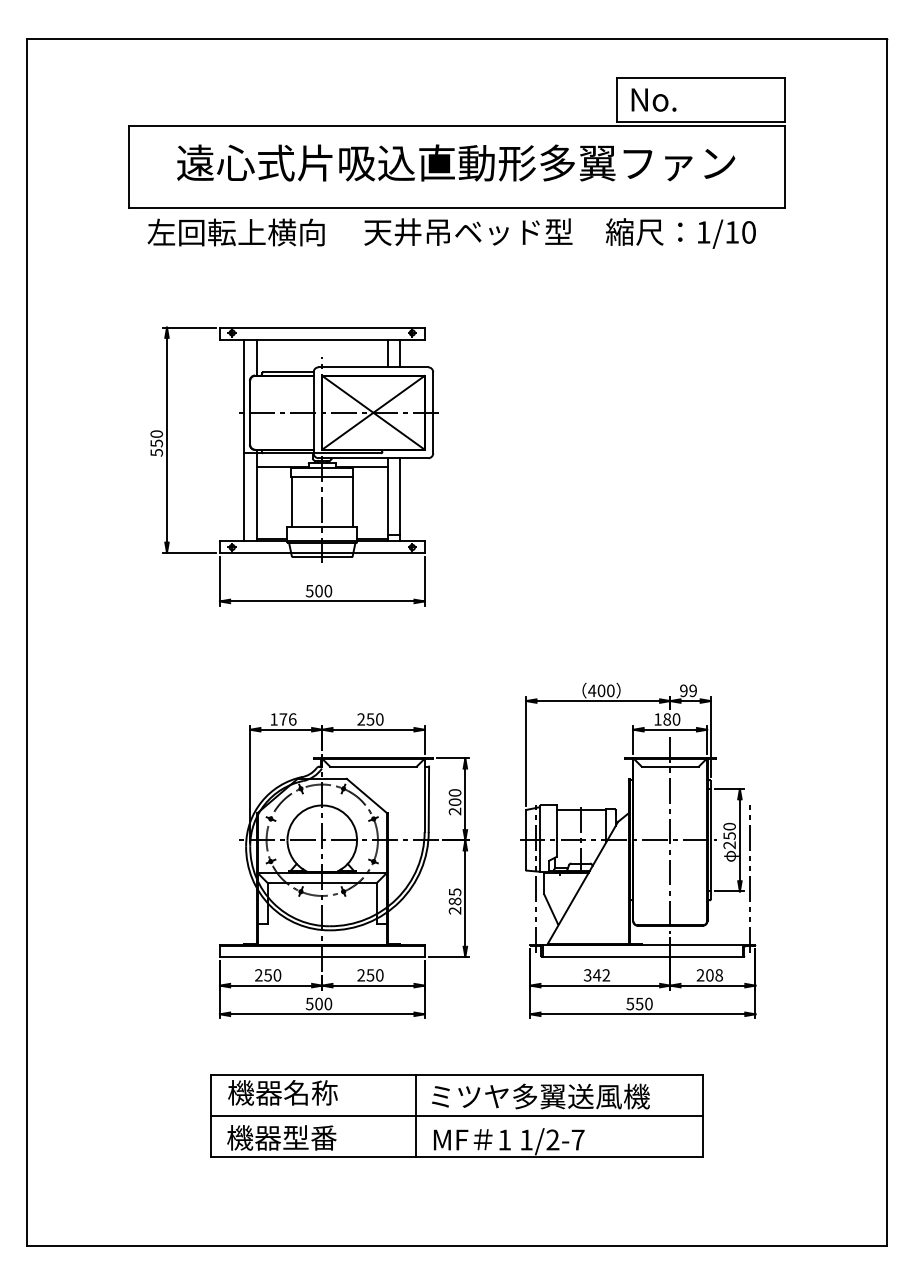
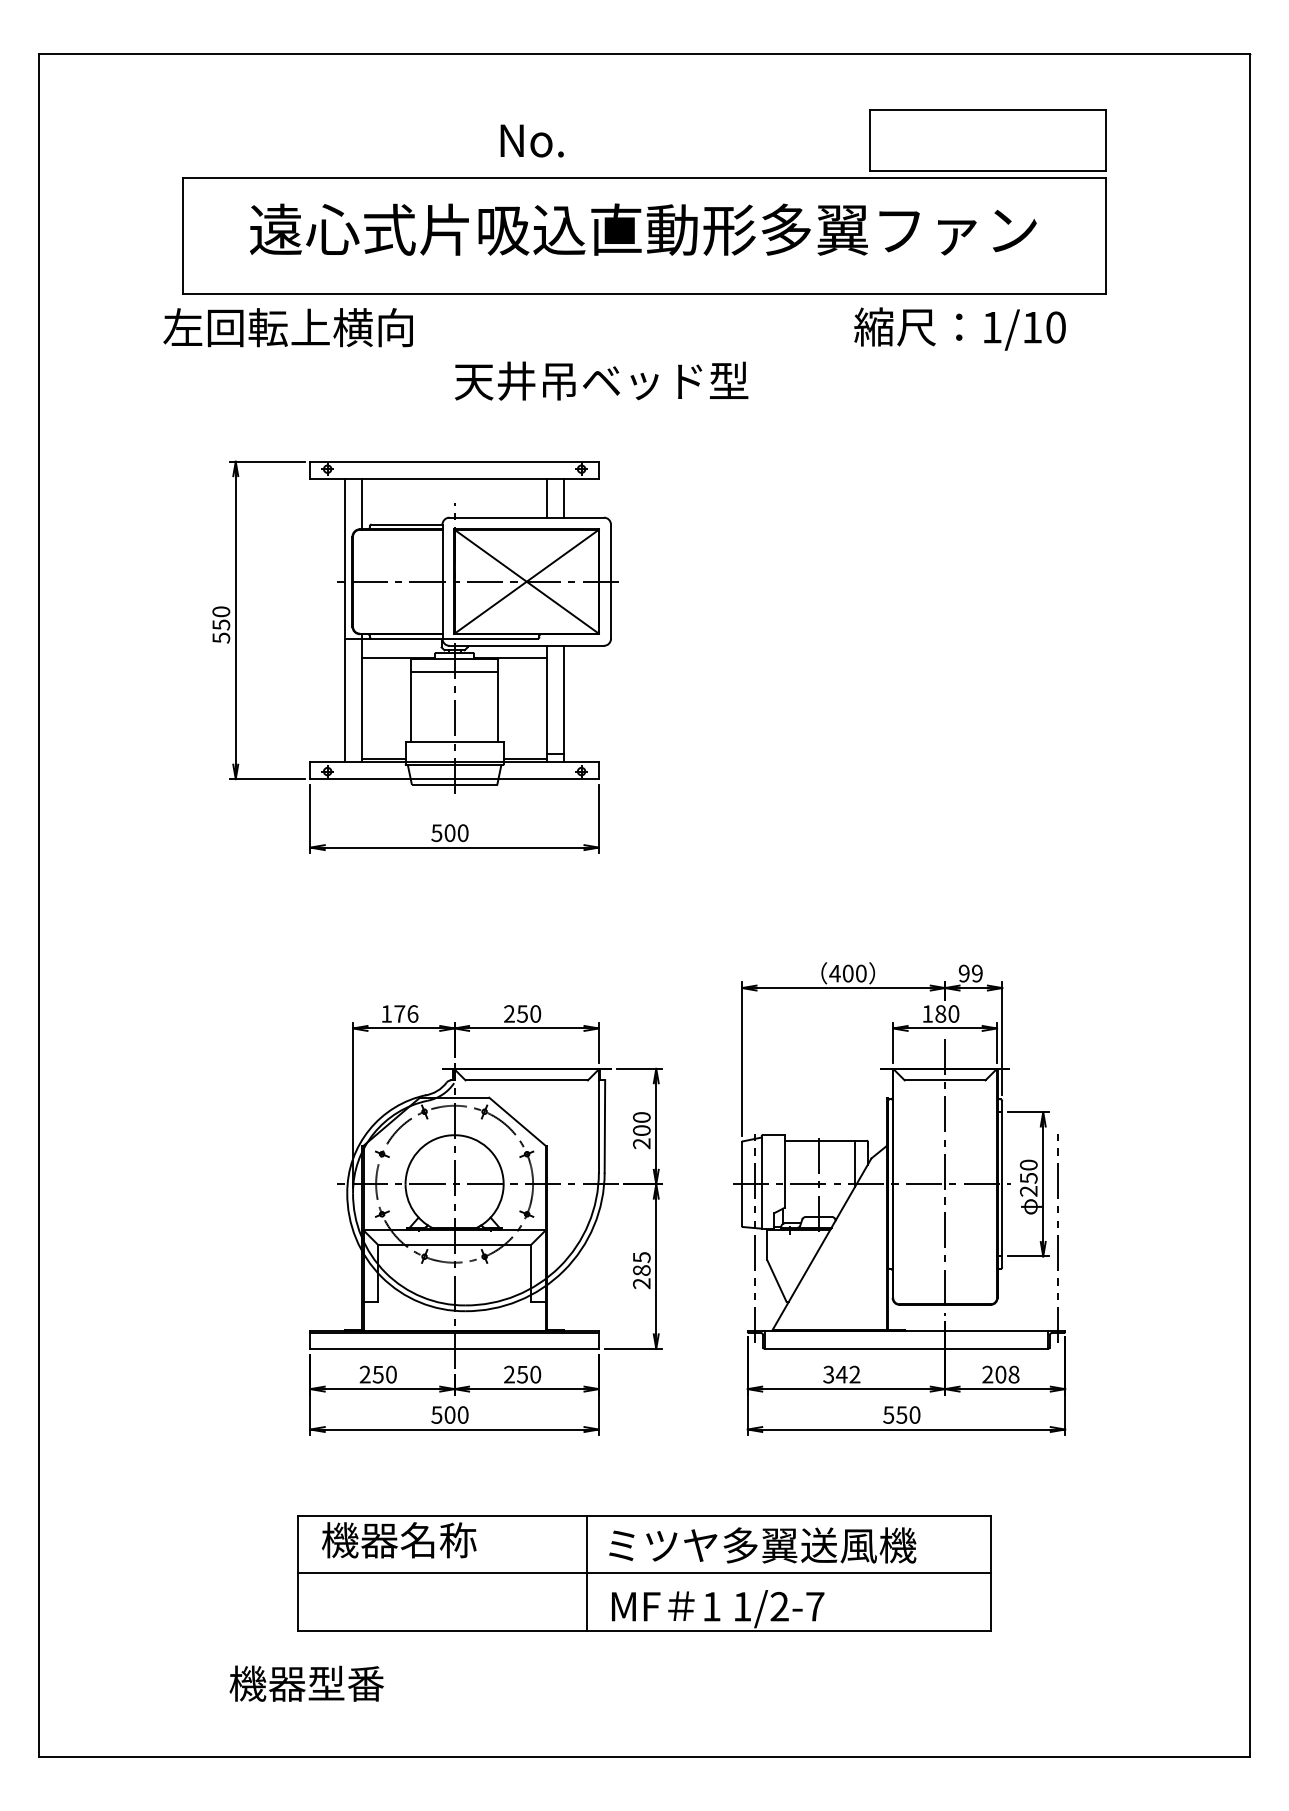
text: (653, 99) -> (531, 140), moved
text: (468, 231) -> (601, 380), moved
text: (235, 232) -> (287, 327), moved
text: (281, 1137) -> (306, 1683), moved

